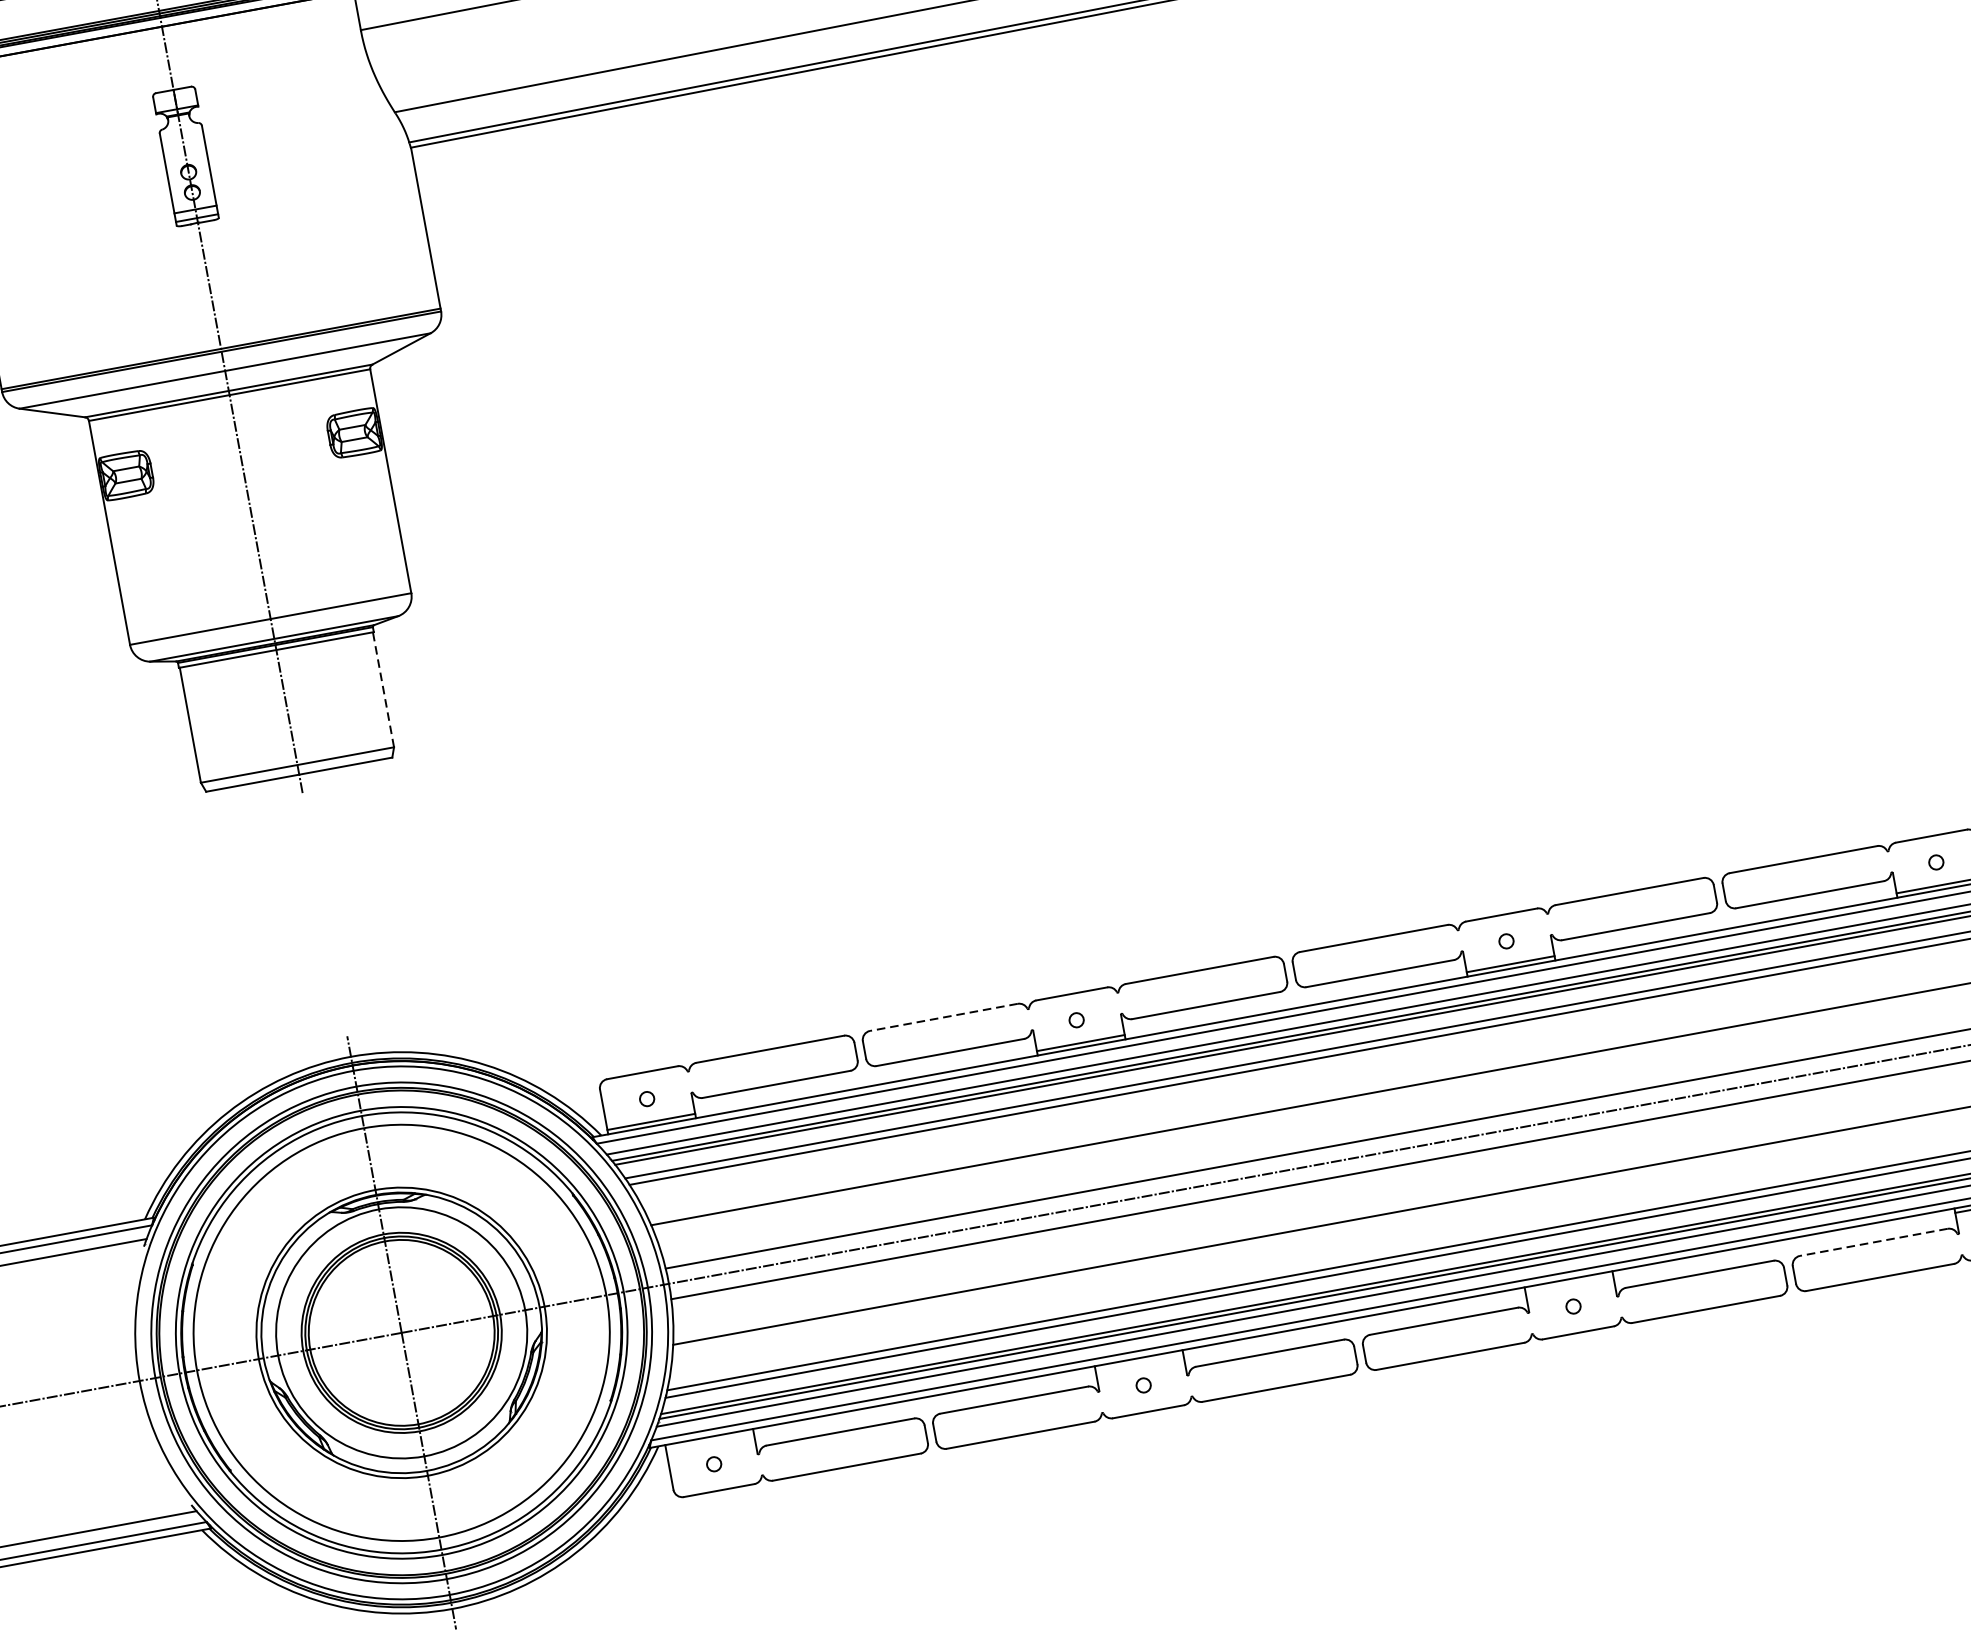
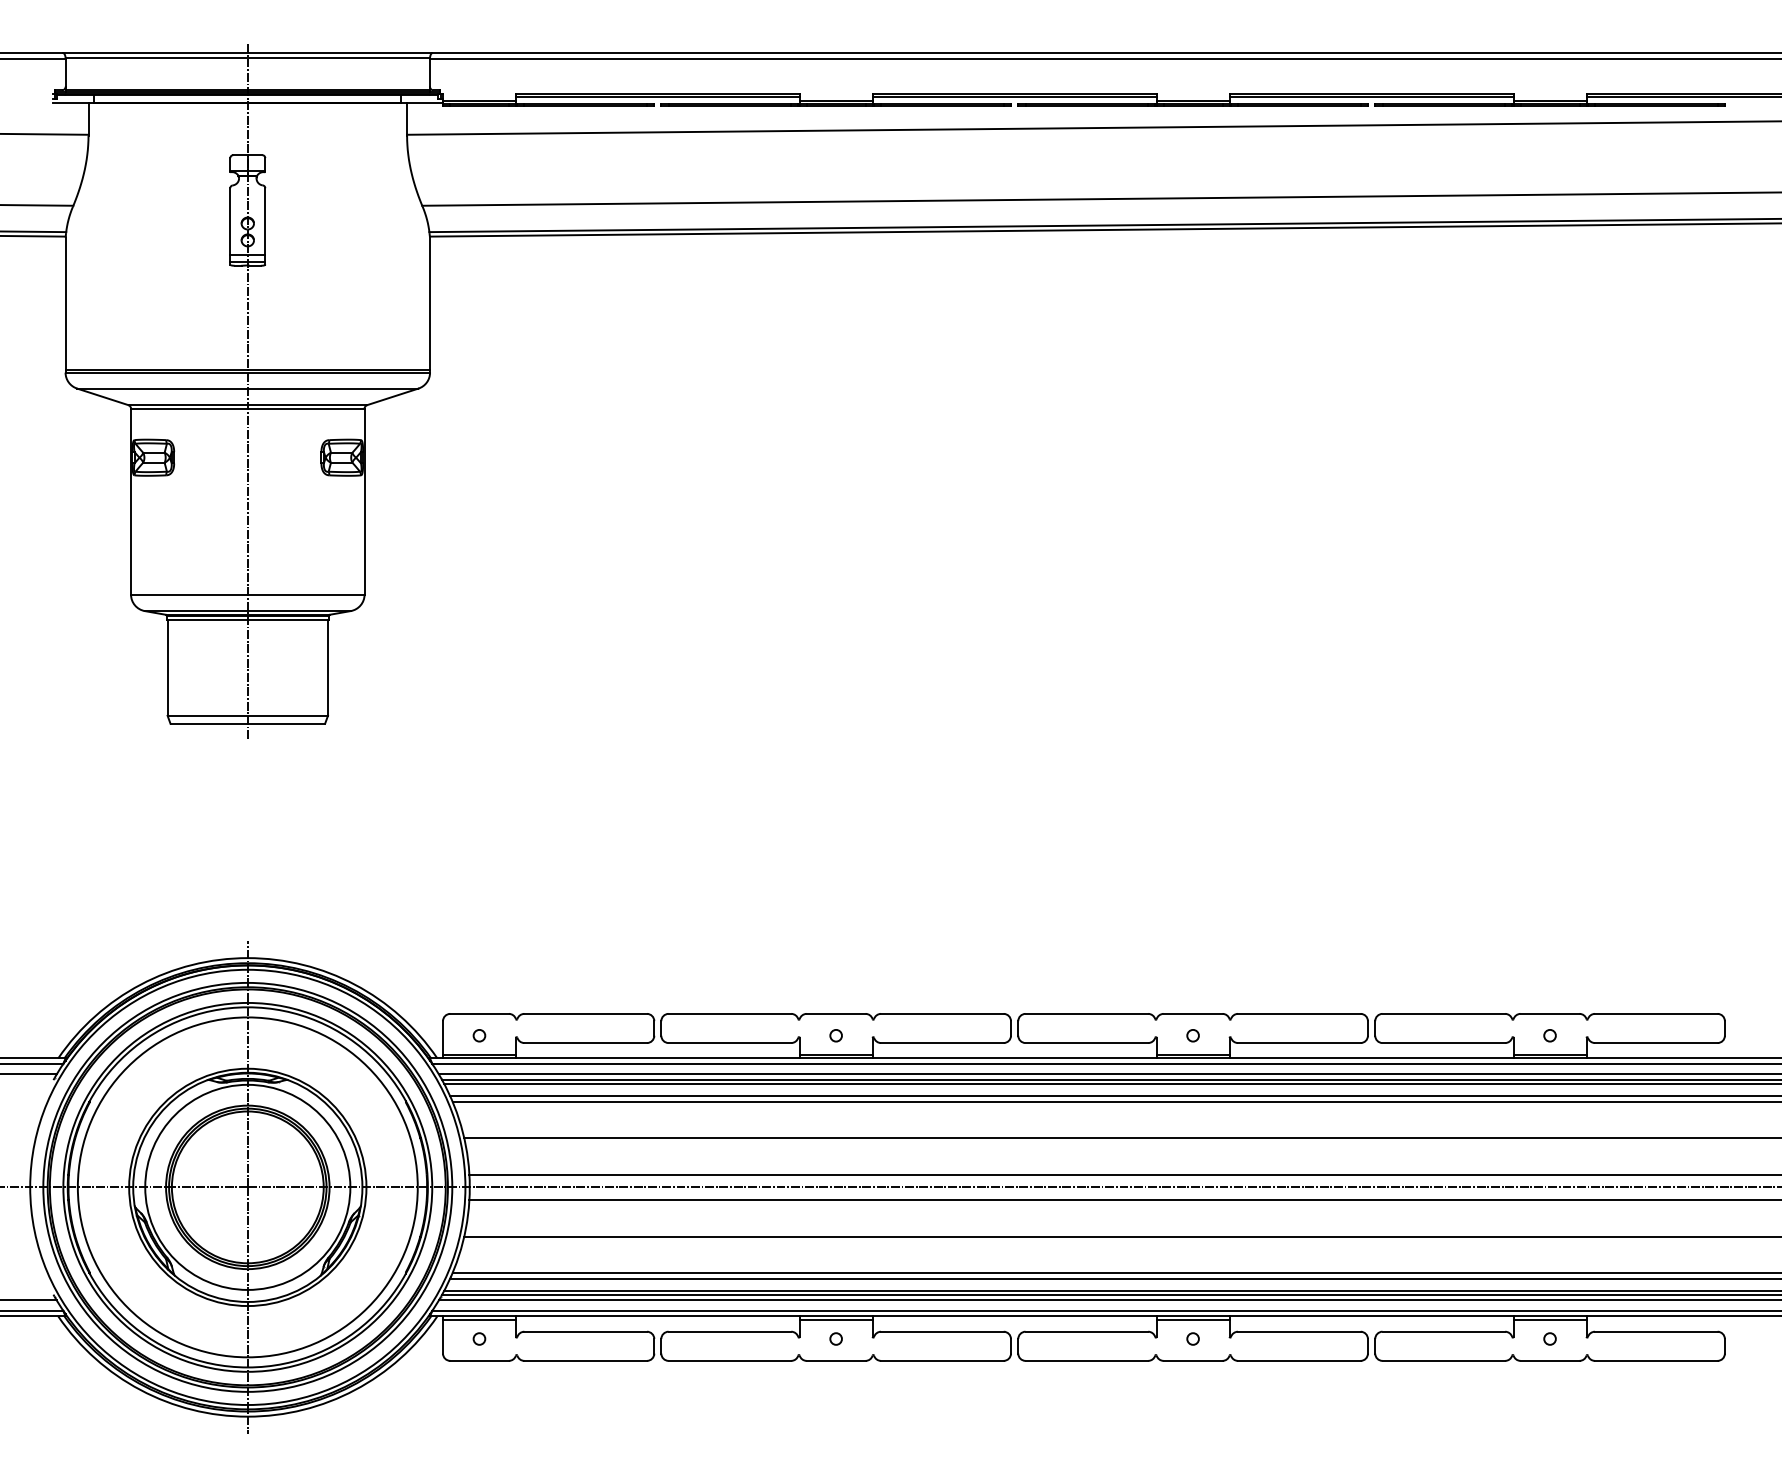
line: (384, 690) -> (328, 668), dashed -> solid
line: (943, 1017) -> (729, 1013), dashed -> solid
line: (1873, 1242) -> (1443, 1331), dashed -> solid
line: (1568, 1284) -> (1192, 1320), added
line: (1138, 1363) -> (835, 1320), added
line: (710, 1441) -> (479, 1320), added

